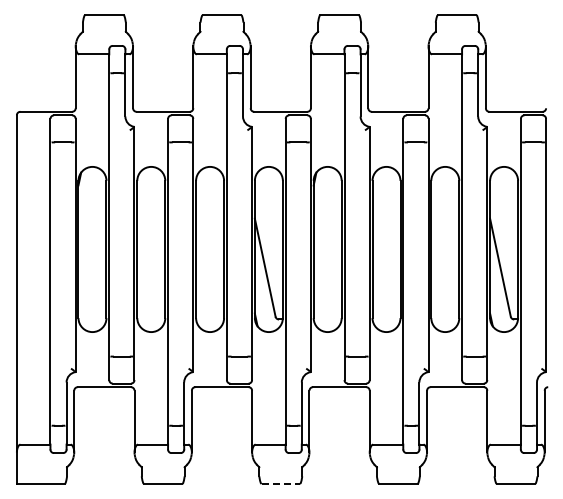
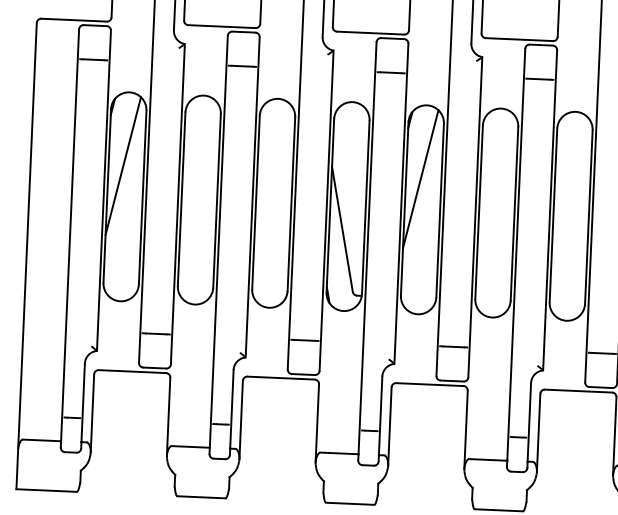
line: (89, 225) -> (122, 166), added
line: (324, 225) -> (419, 179), added
line: (281, 484) -> (351, 504), dashed -> solid

